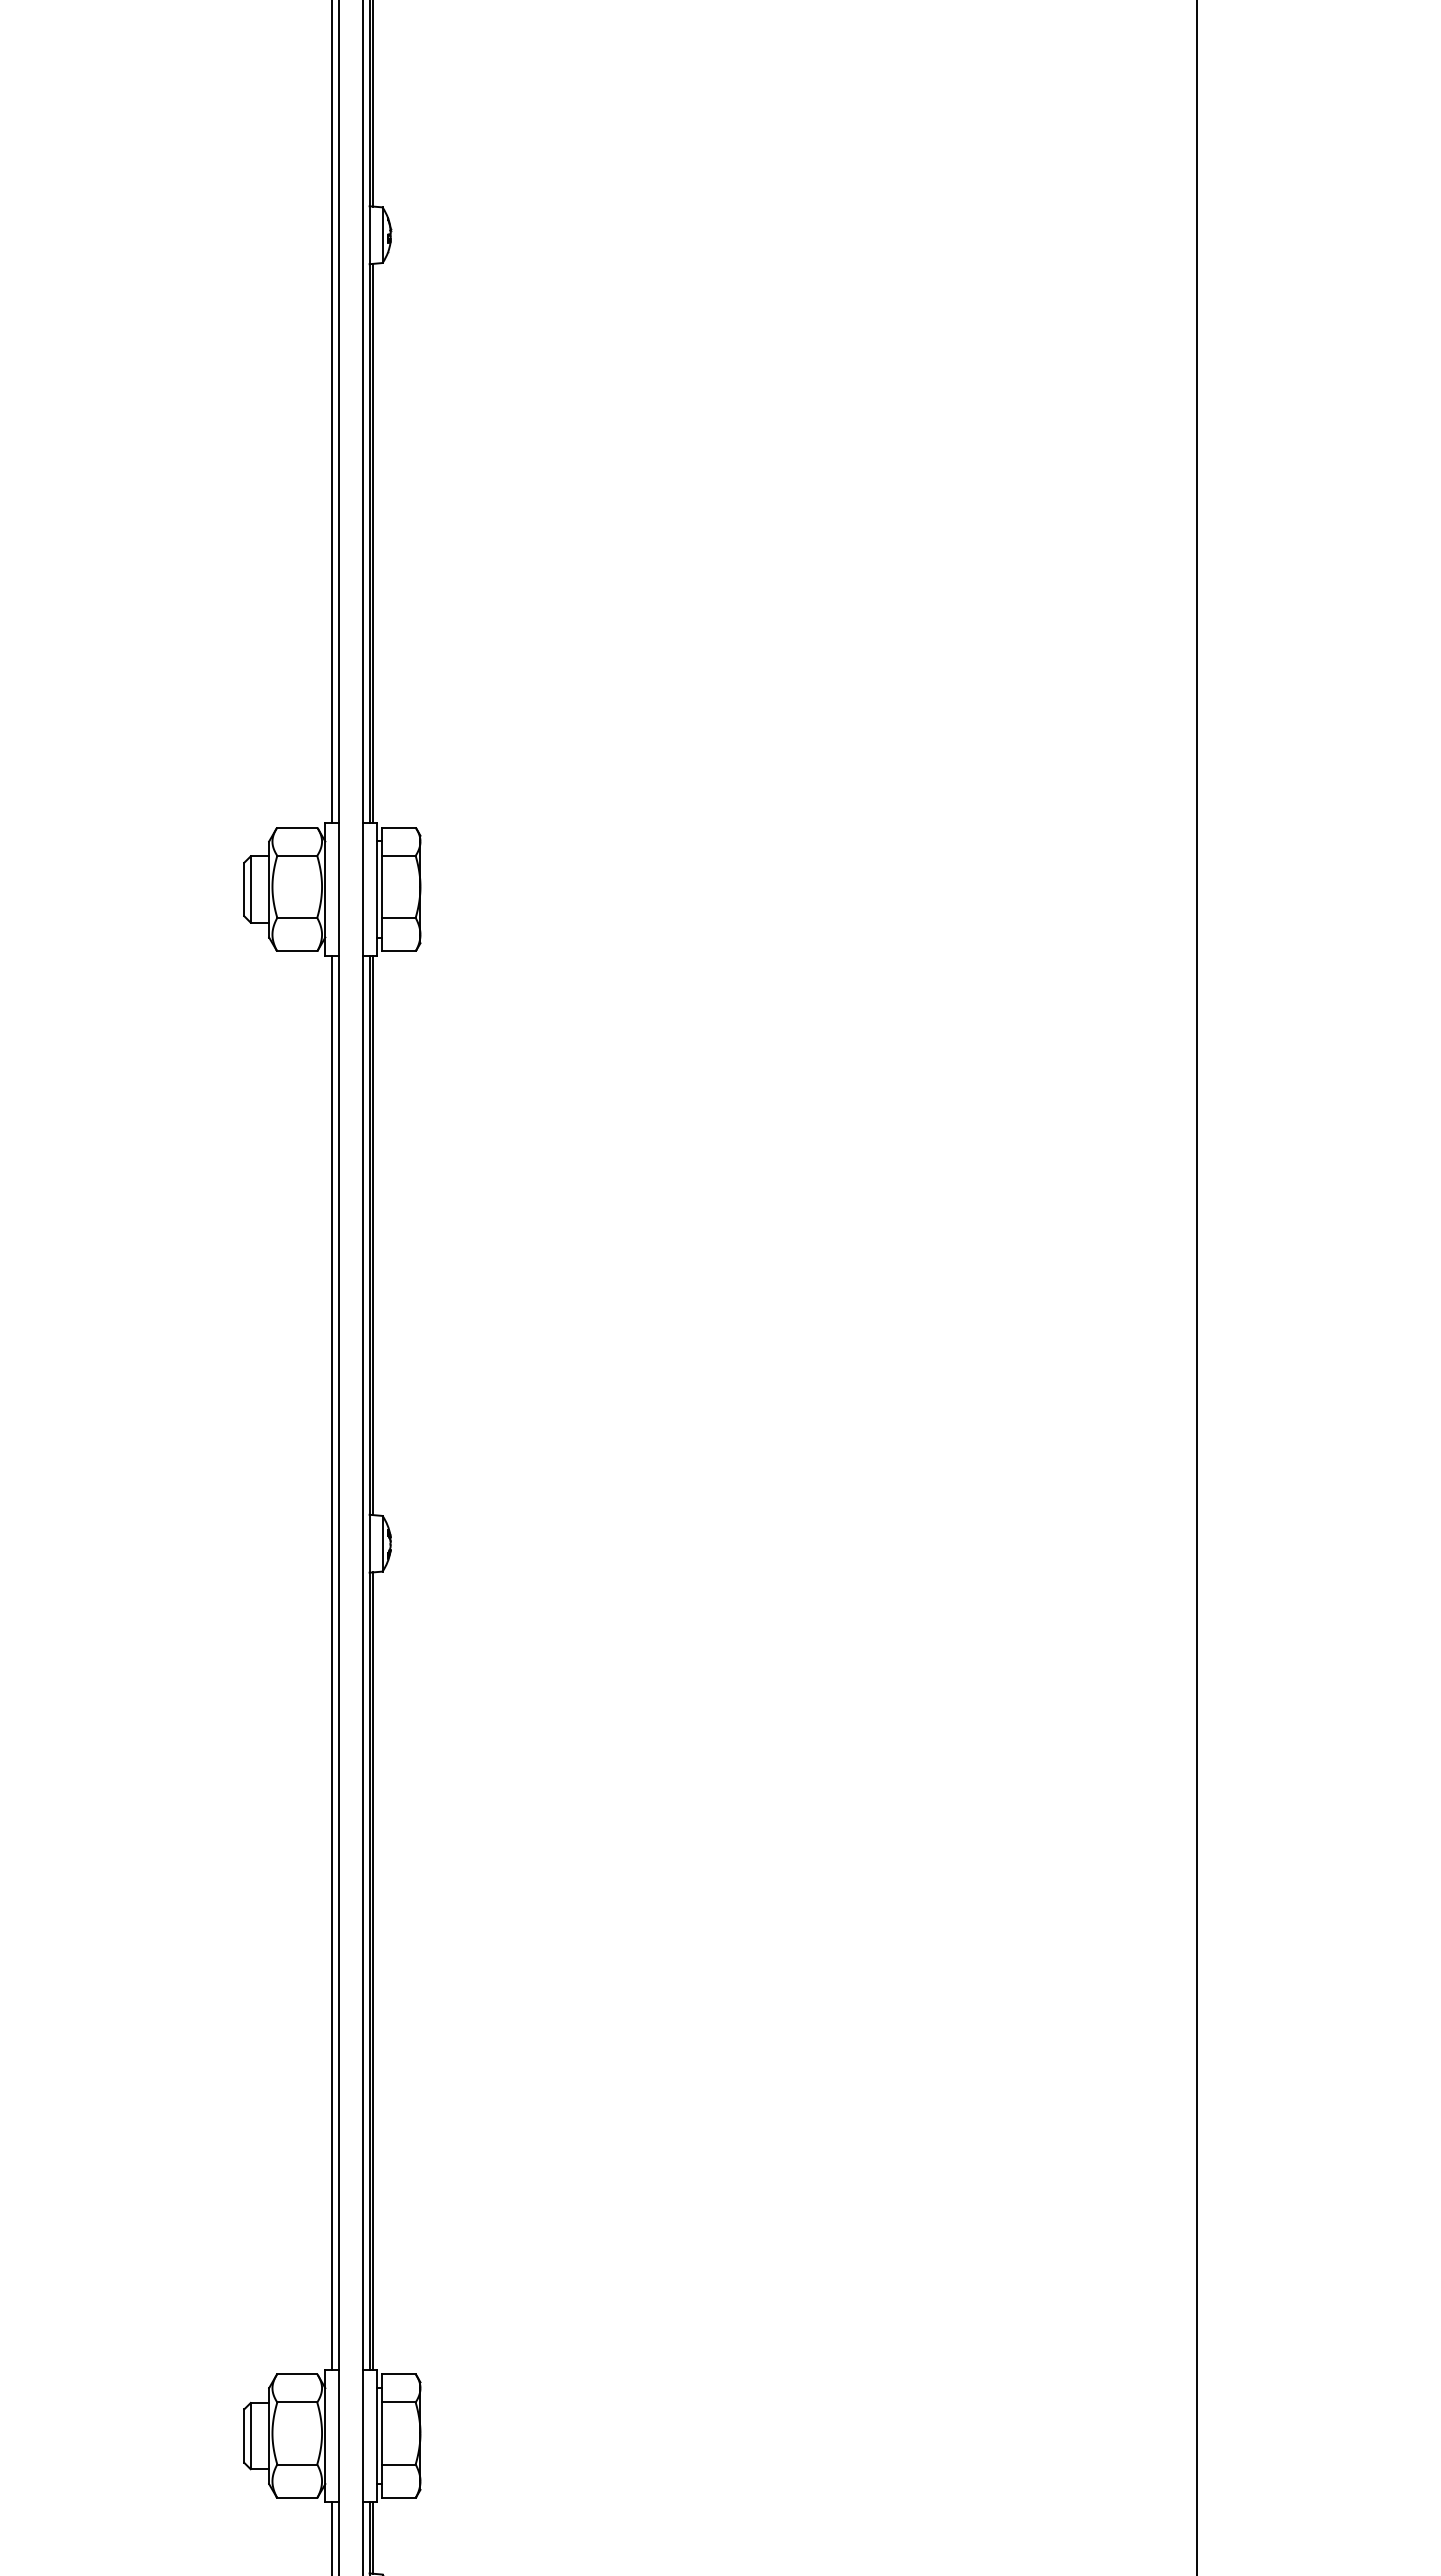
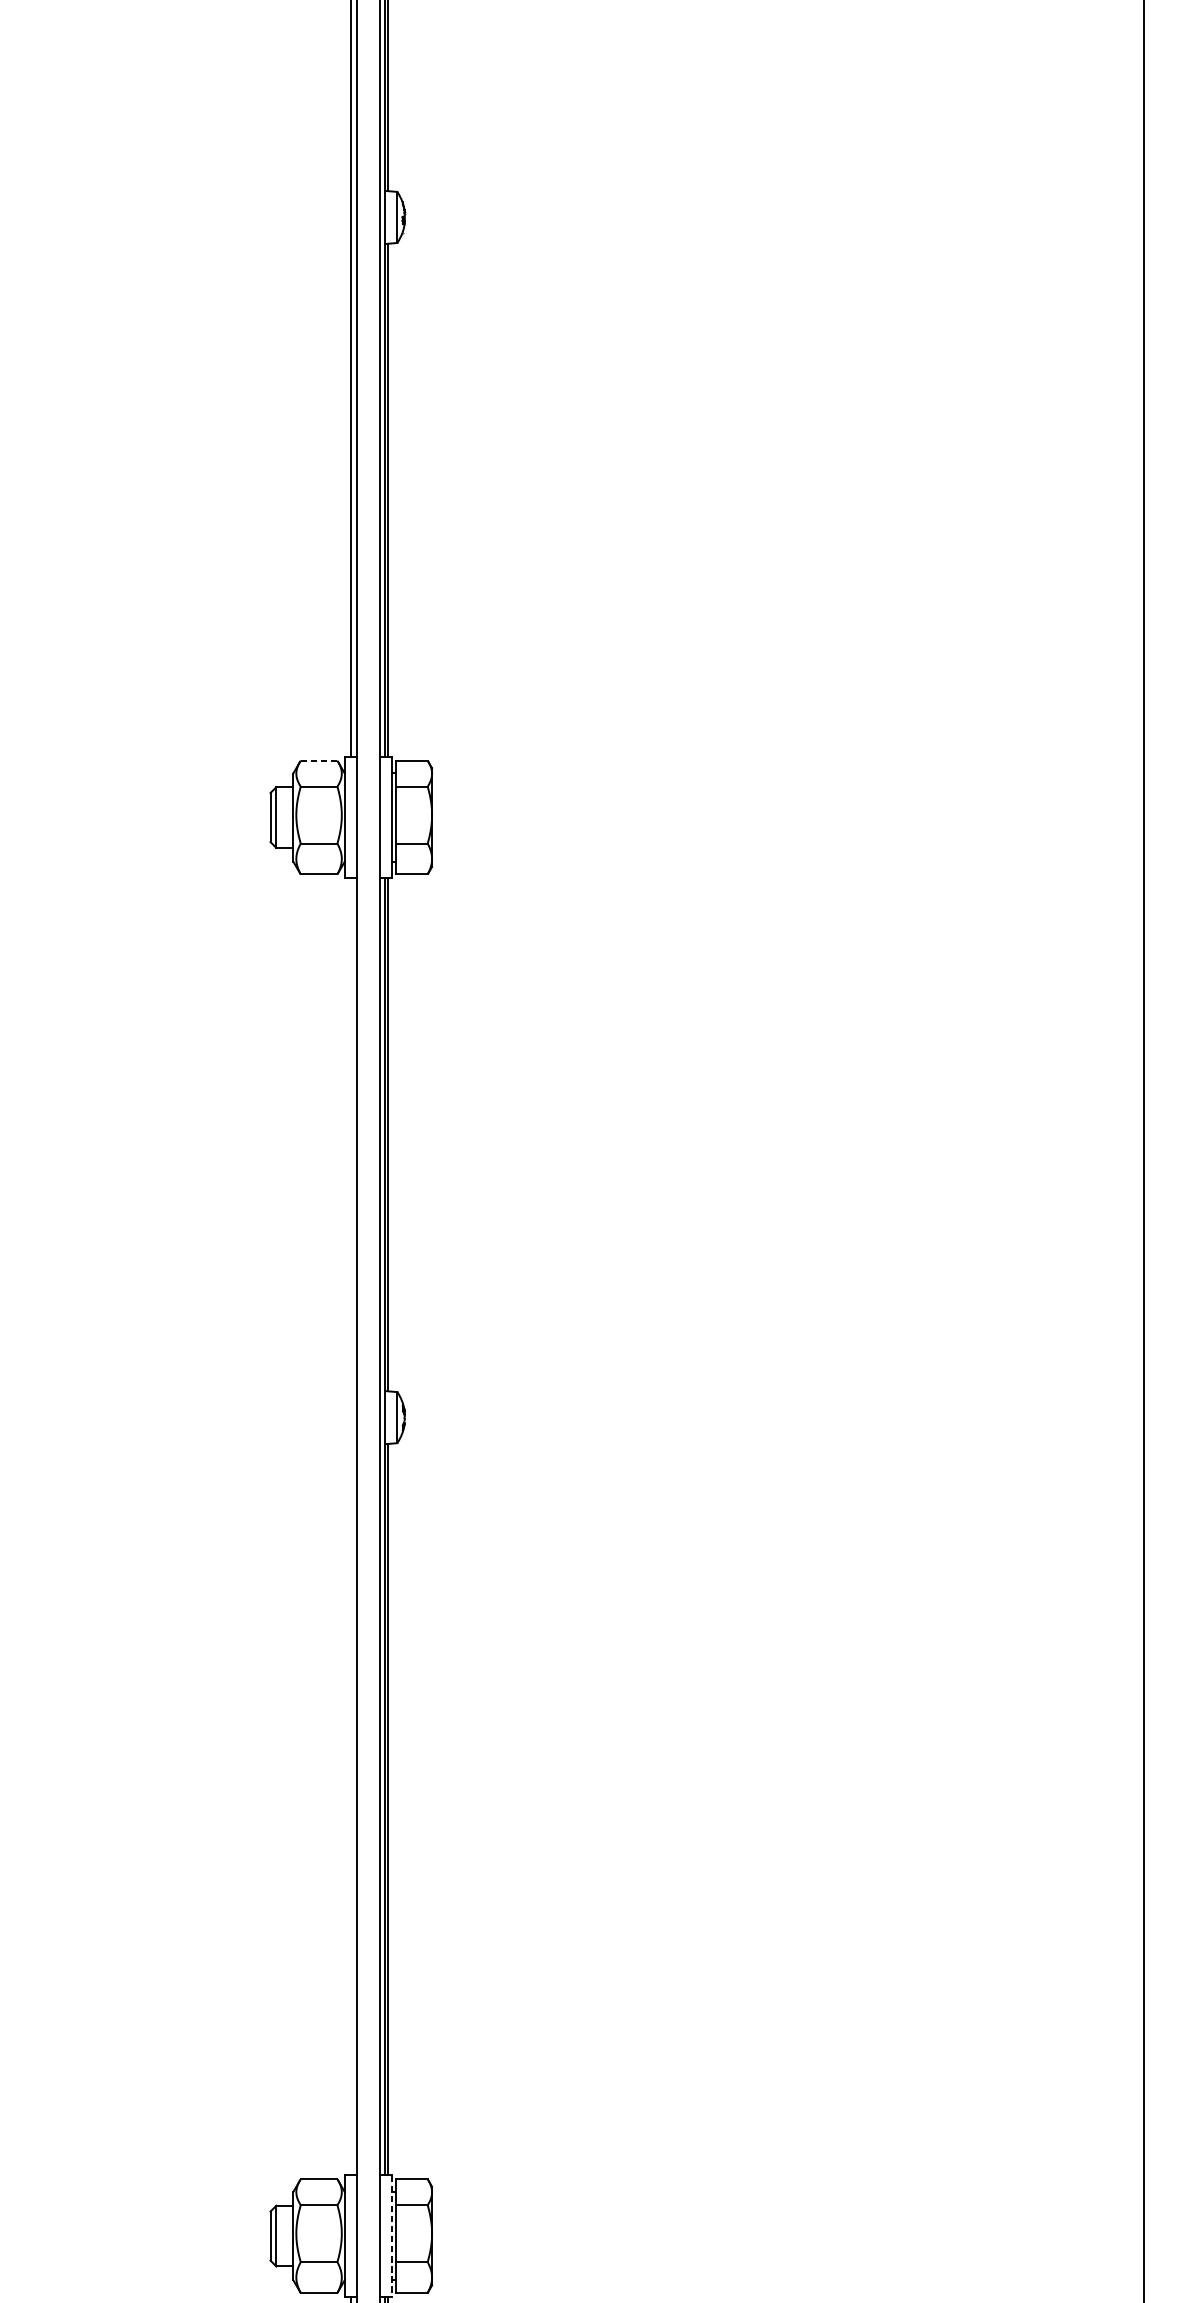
line: (297, 827) -> (319, 760), solid -> dashed
line: (332, 1662) -> (351, 1526), removed
line: (376, 2436) -> (391, 2236), solid -> dashed

